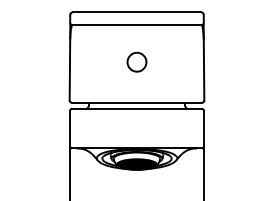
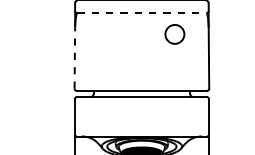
line: (136, 24) -> (141, 12), solid -> dashed
circle: (136, 61) -> (174, 33), moved
line: (69, 69) -> (74, 57), solid -> dashed

